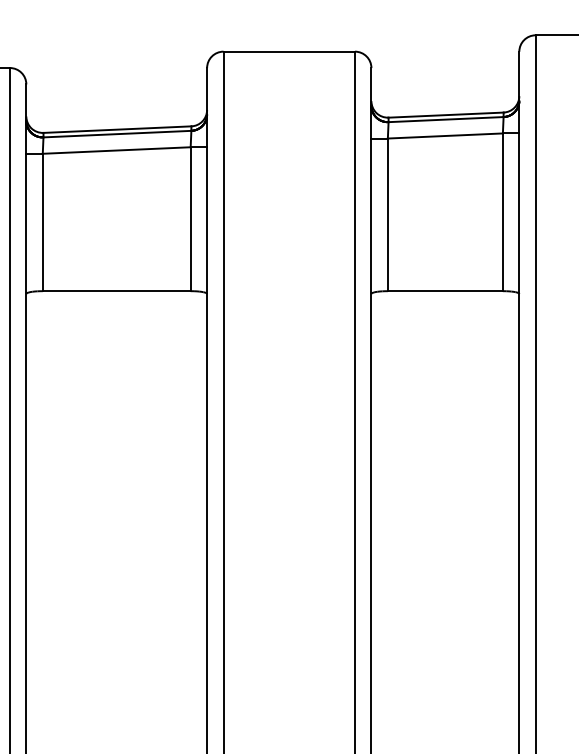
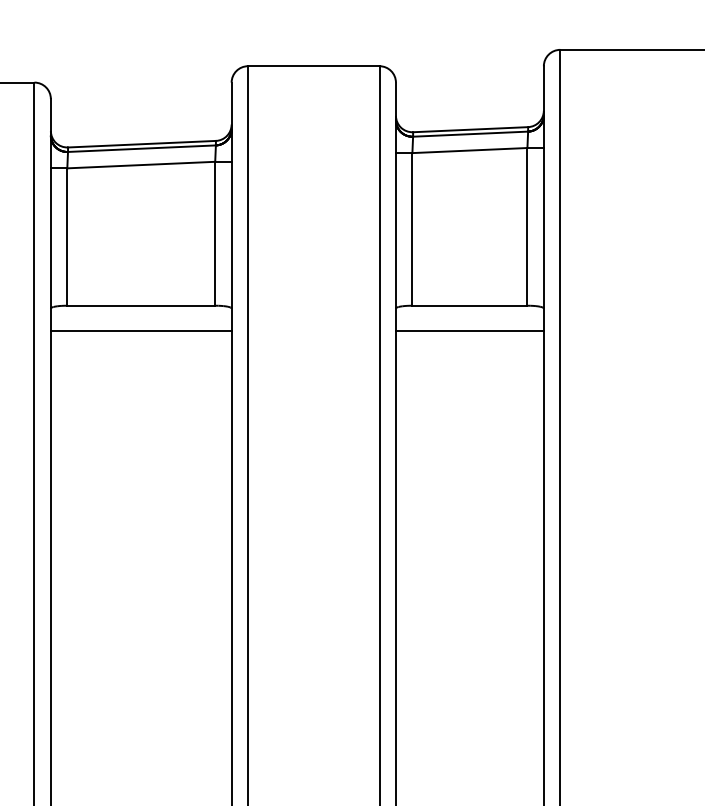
line: (115, 315) -> (140, 330), added
line: (444, 315) -> (469, 330), added

